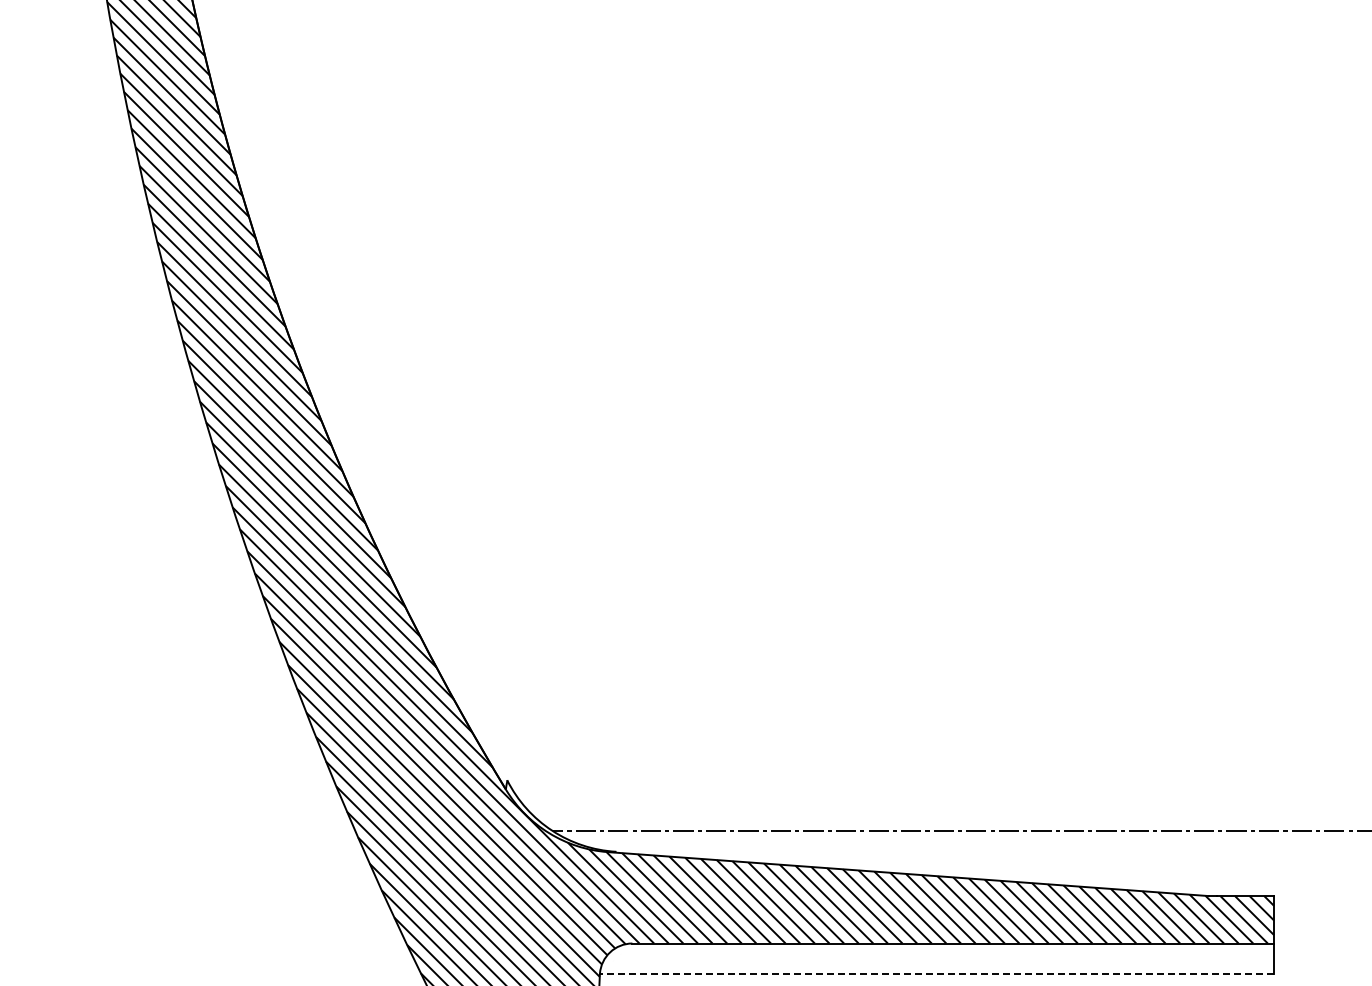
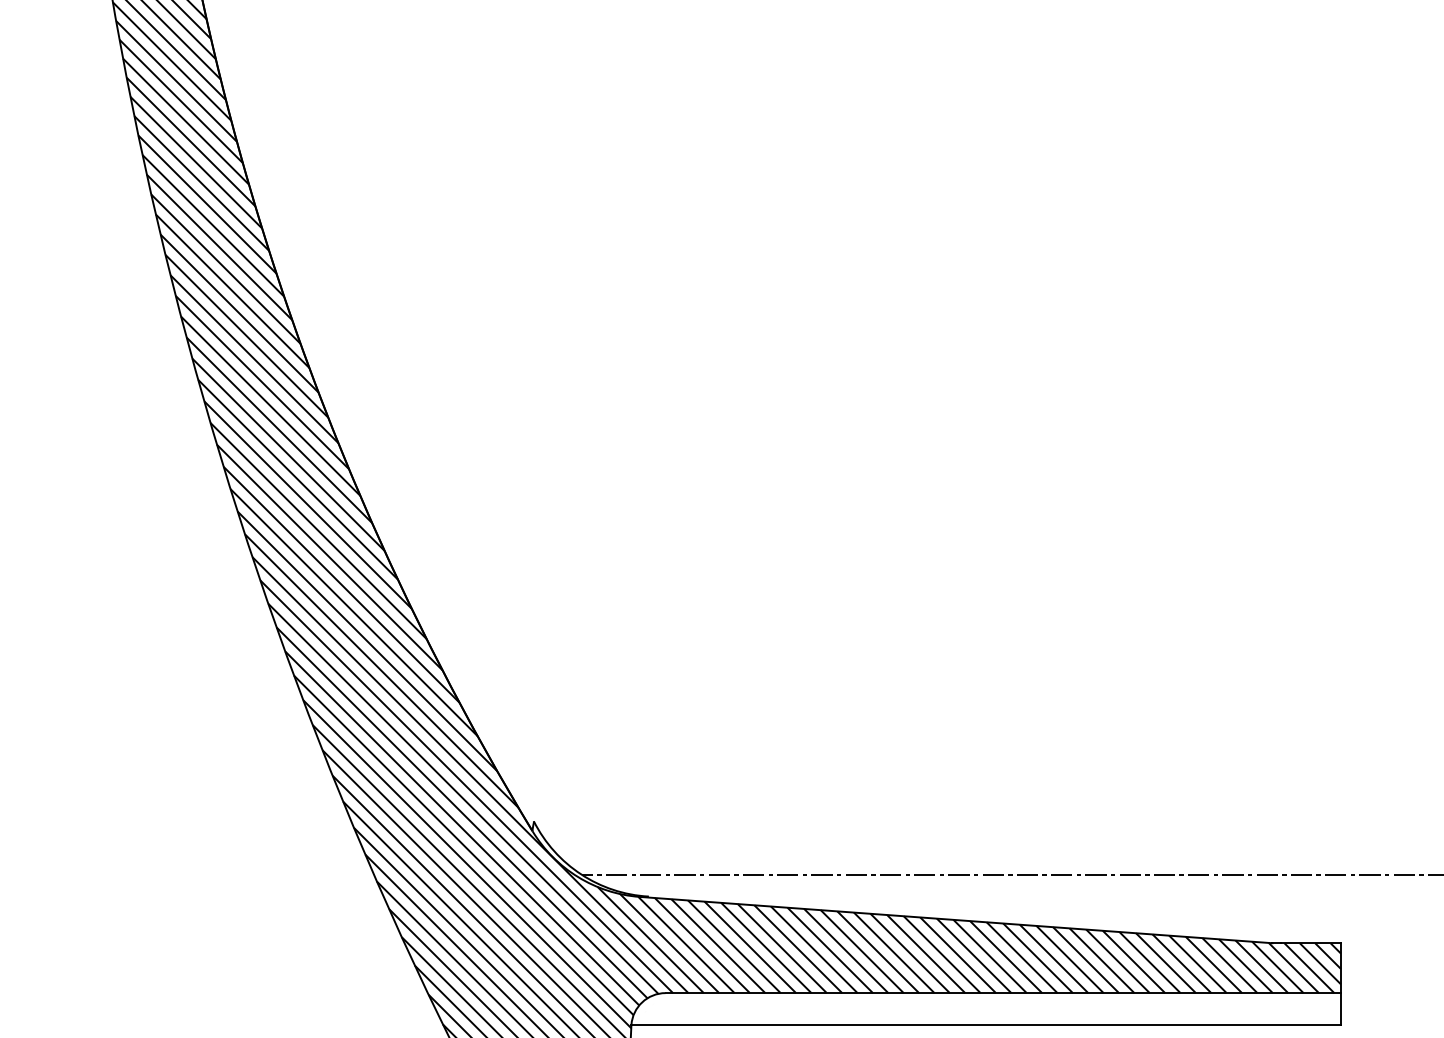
line: (936, 973) -> (985, 1024), dashed -> solid

